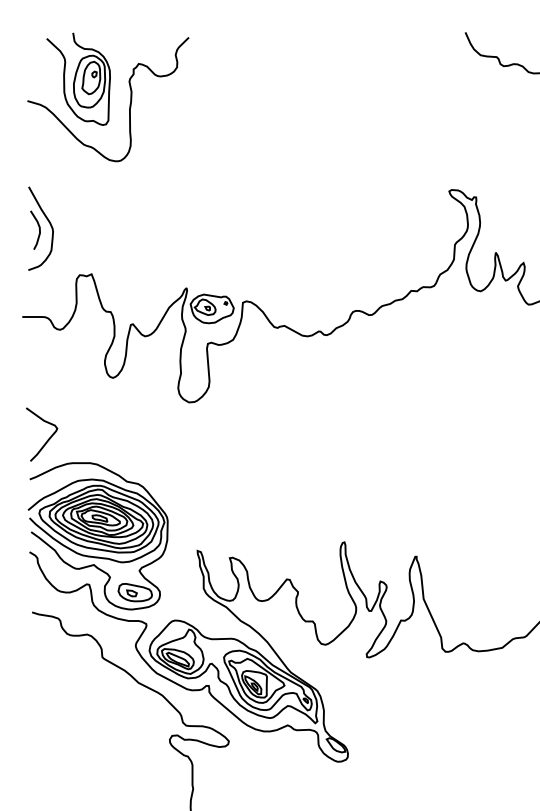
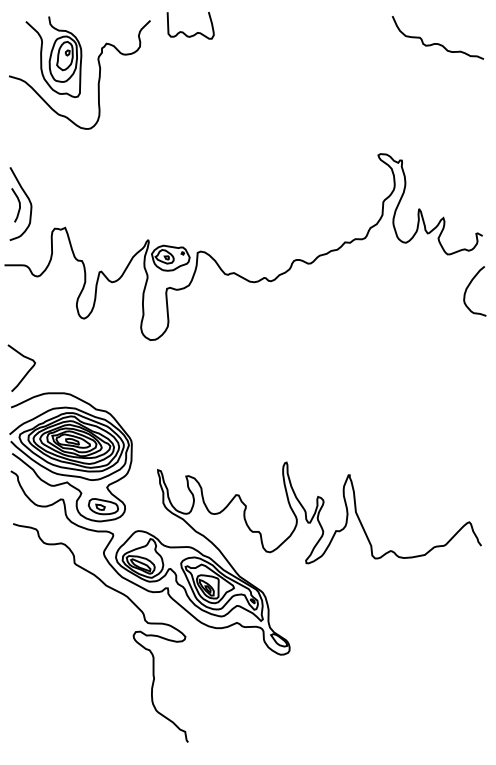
curve: (239, 52) -> (194, 33), added
part: (40, 228) -> (20, 203), moved

